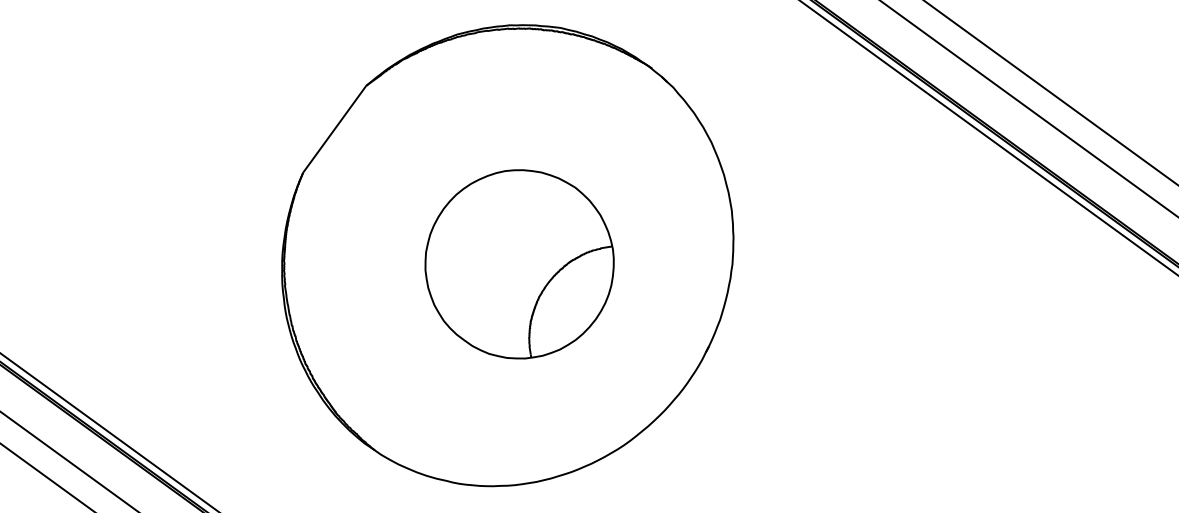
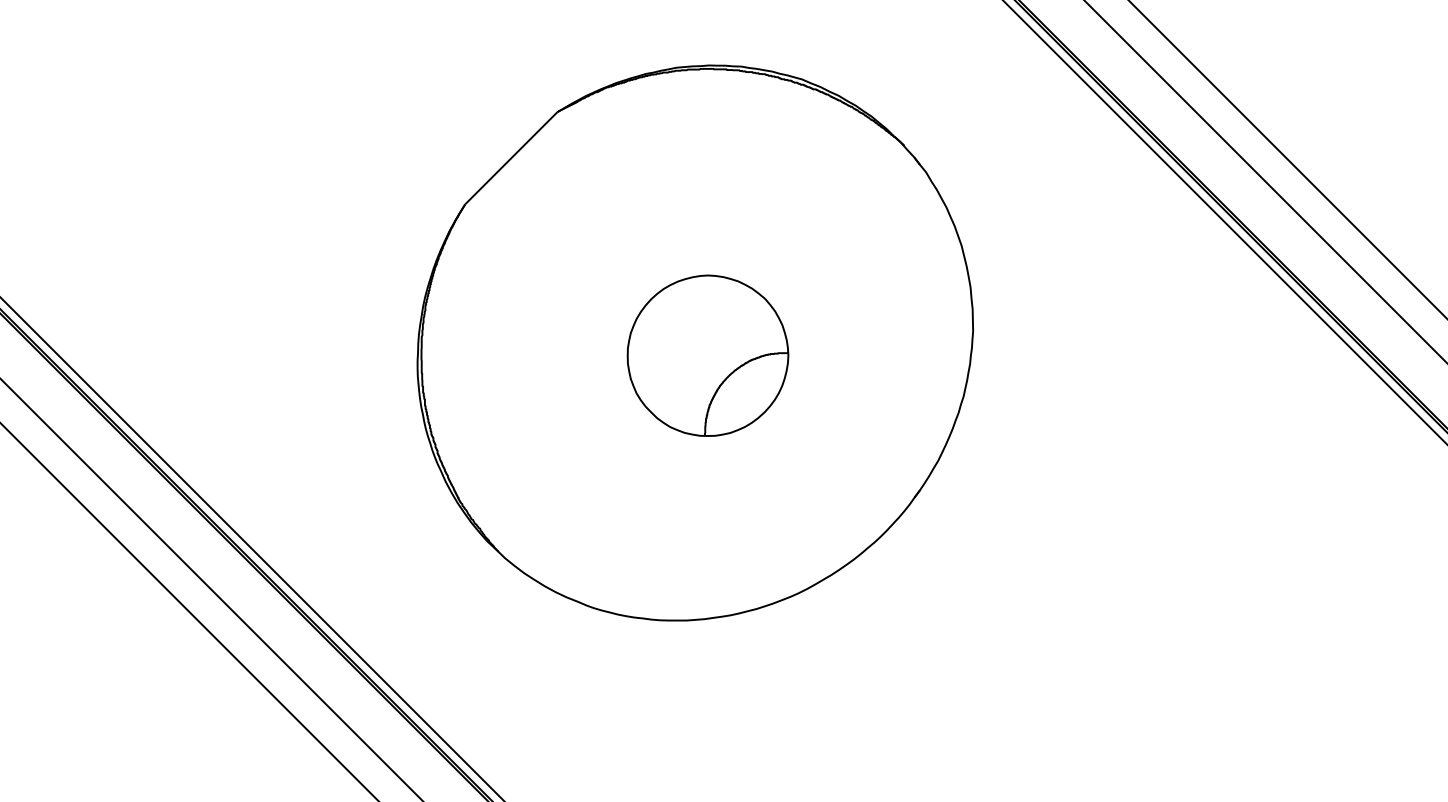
part: (519, 264) -> (707, 355), size x0.7

